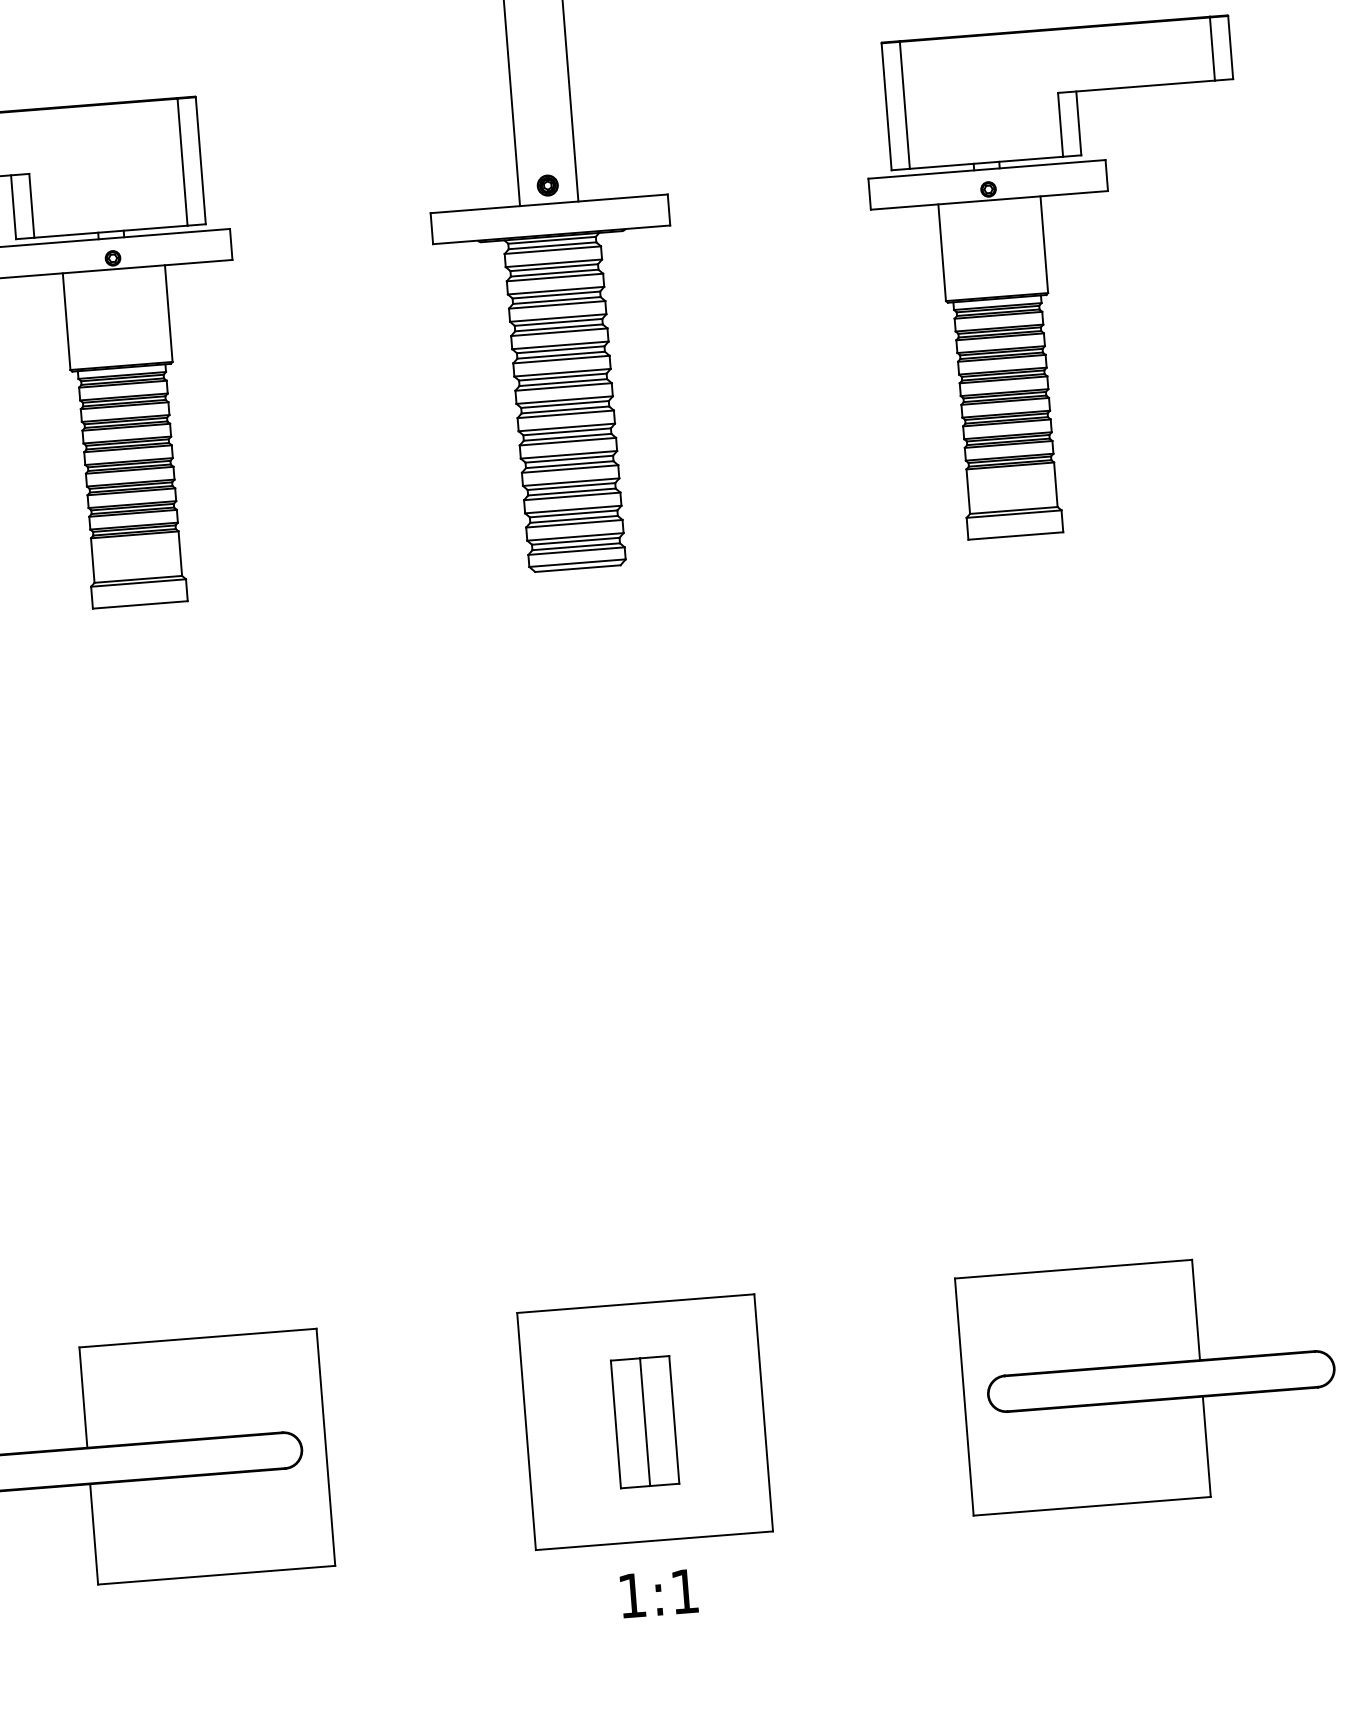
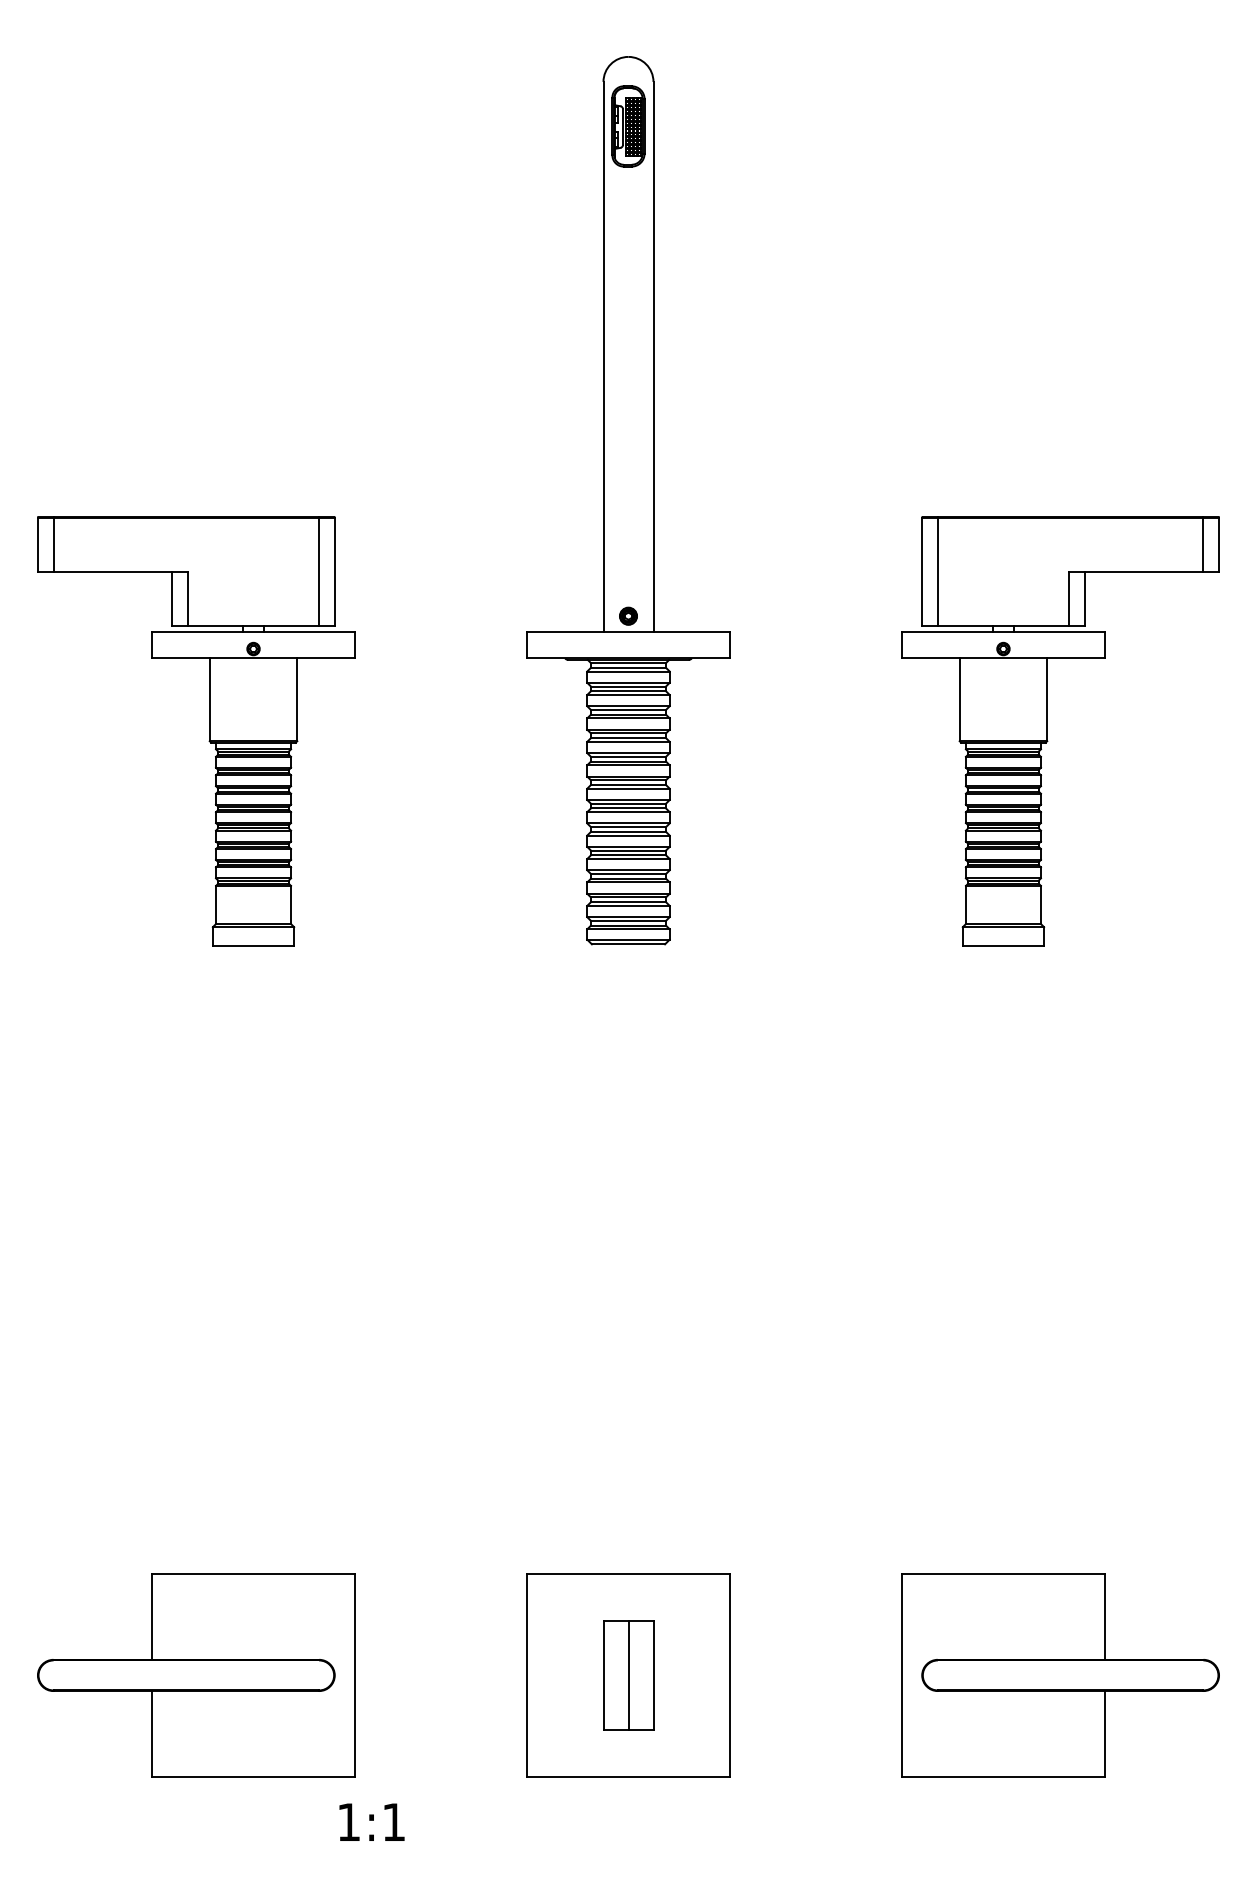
text: (658, 1592) -> (371, 1821), moved

